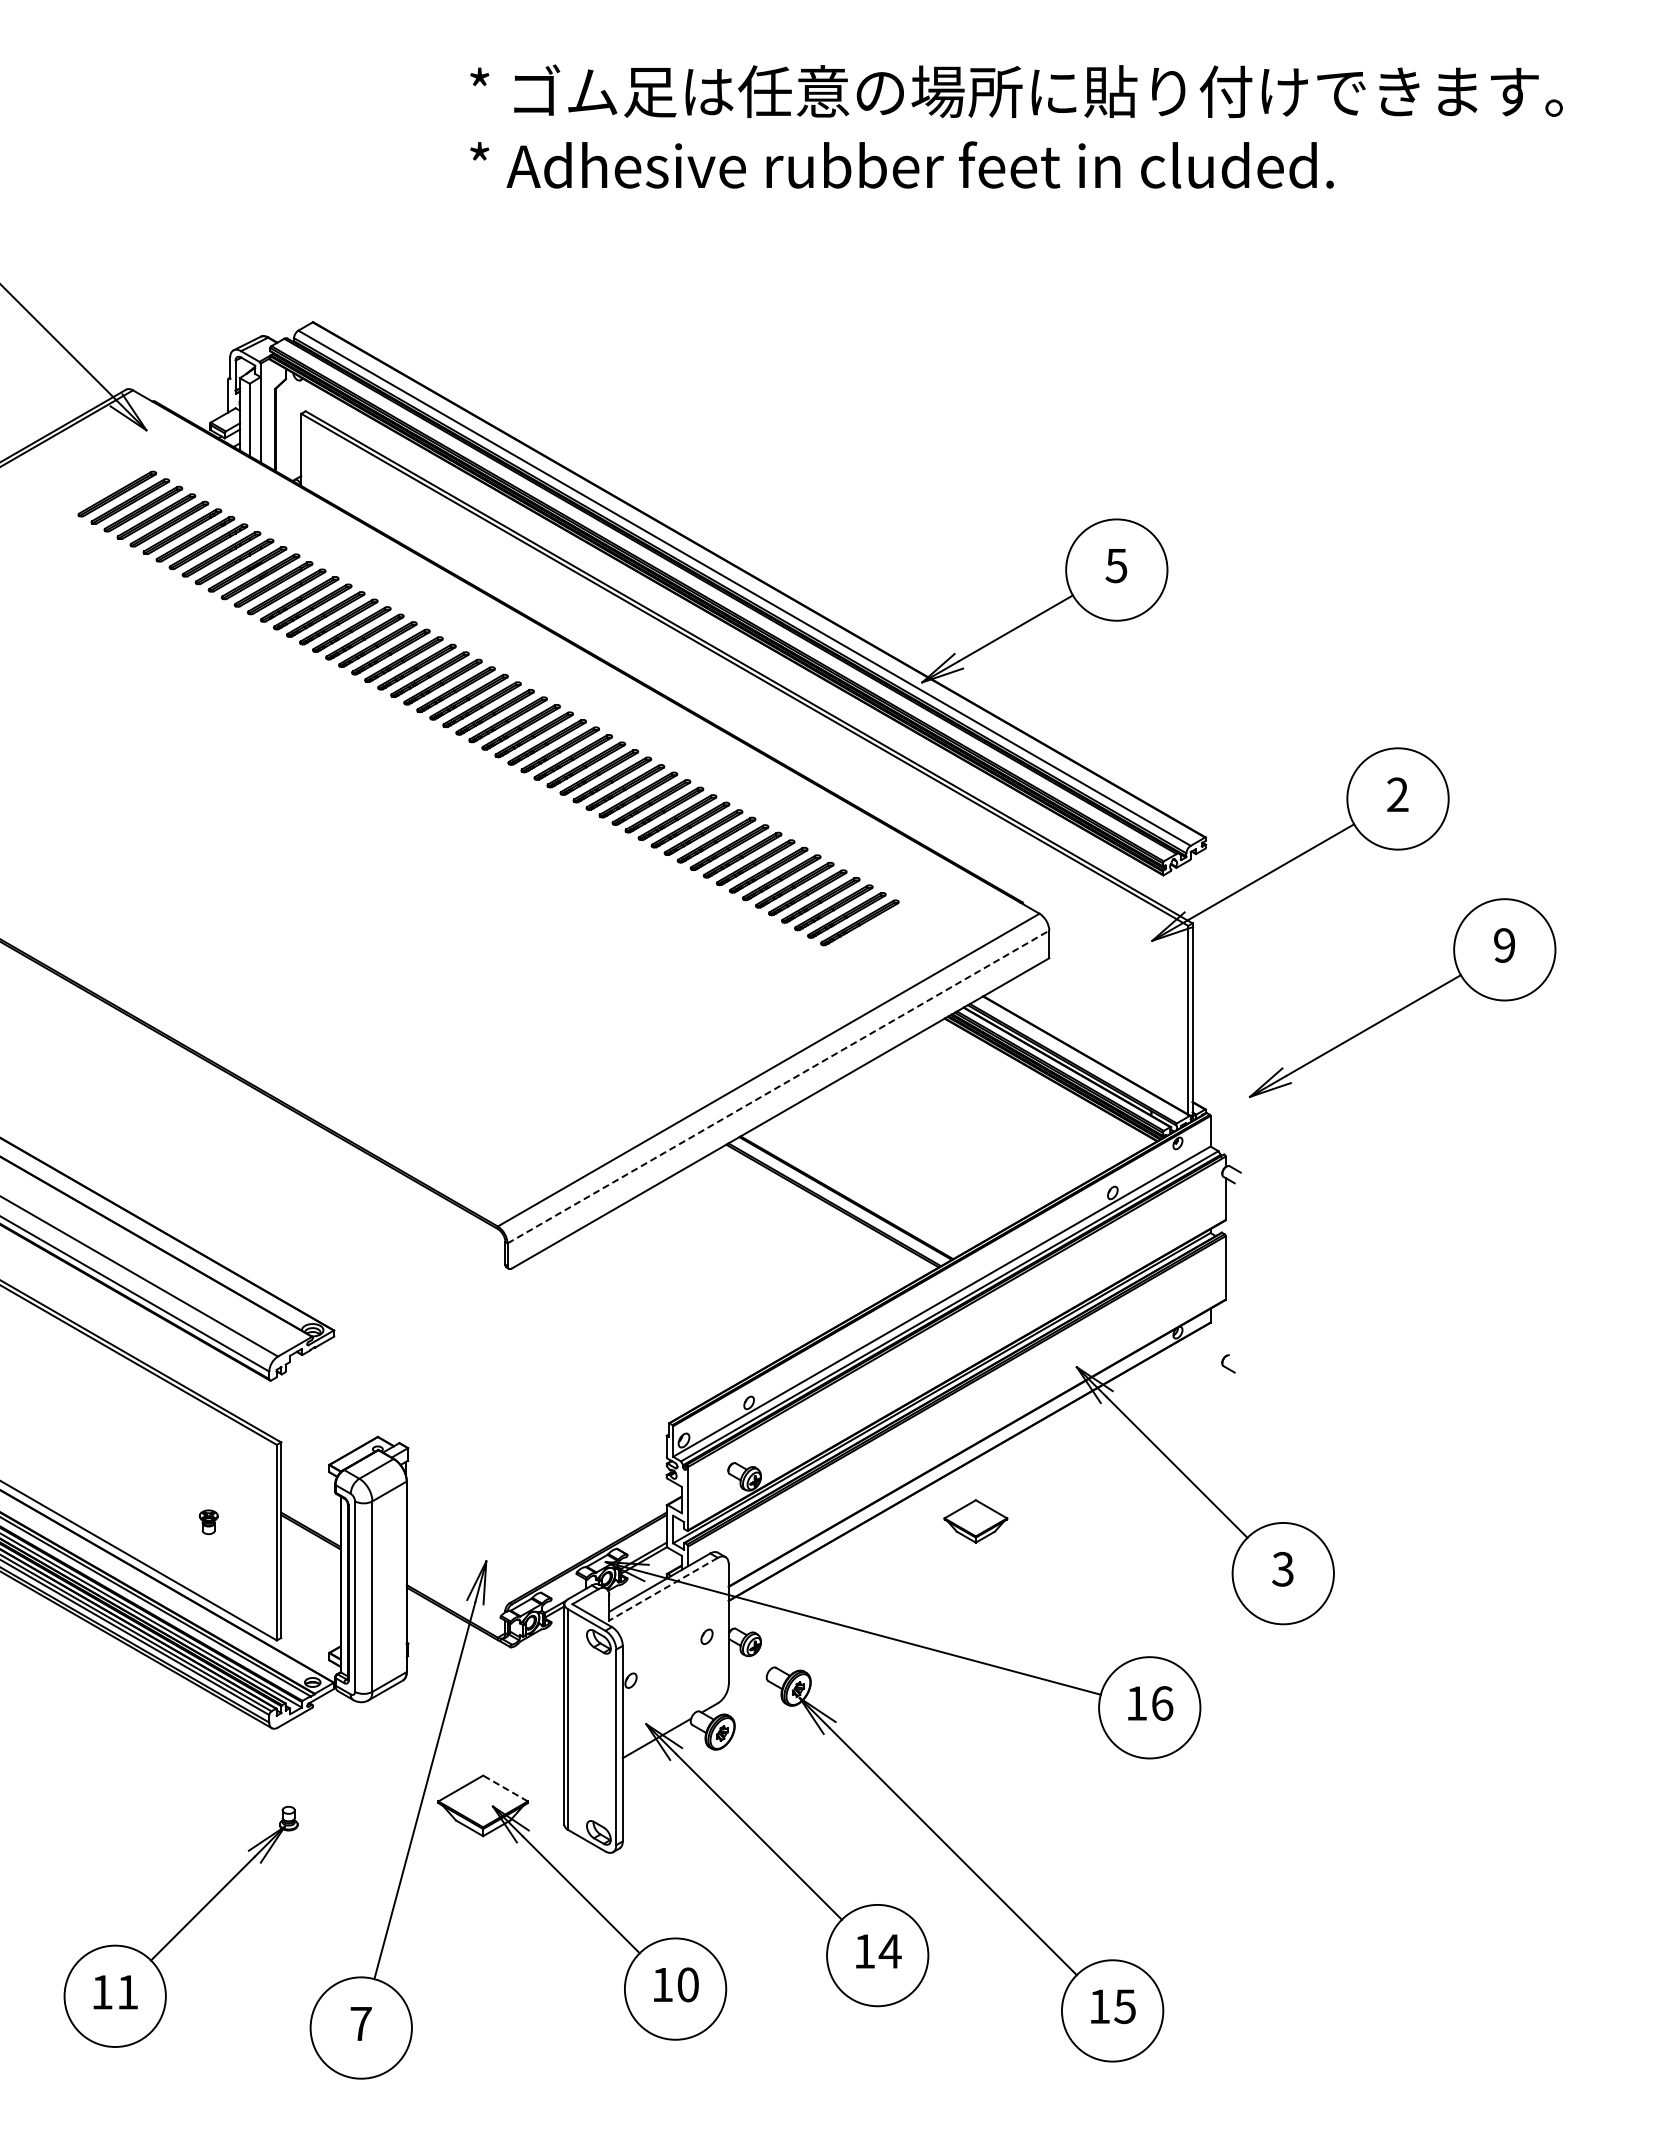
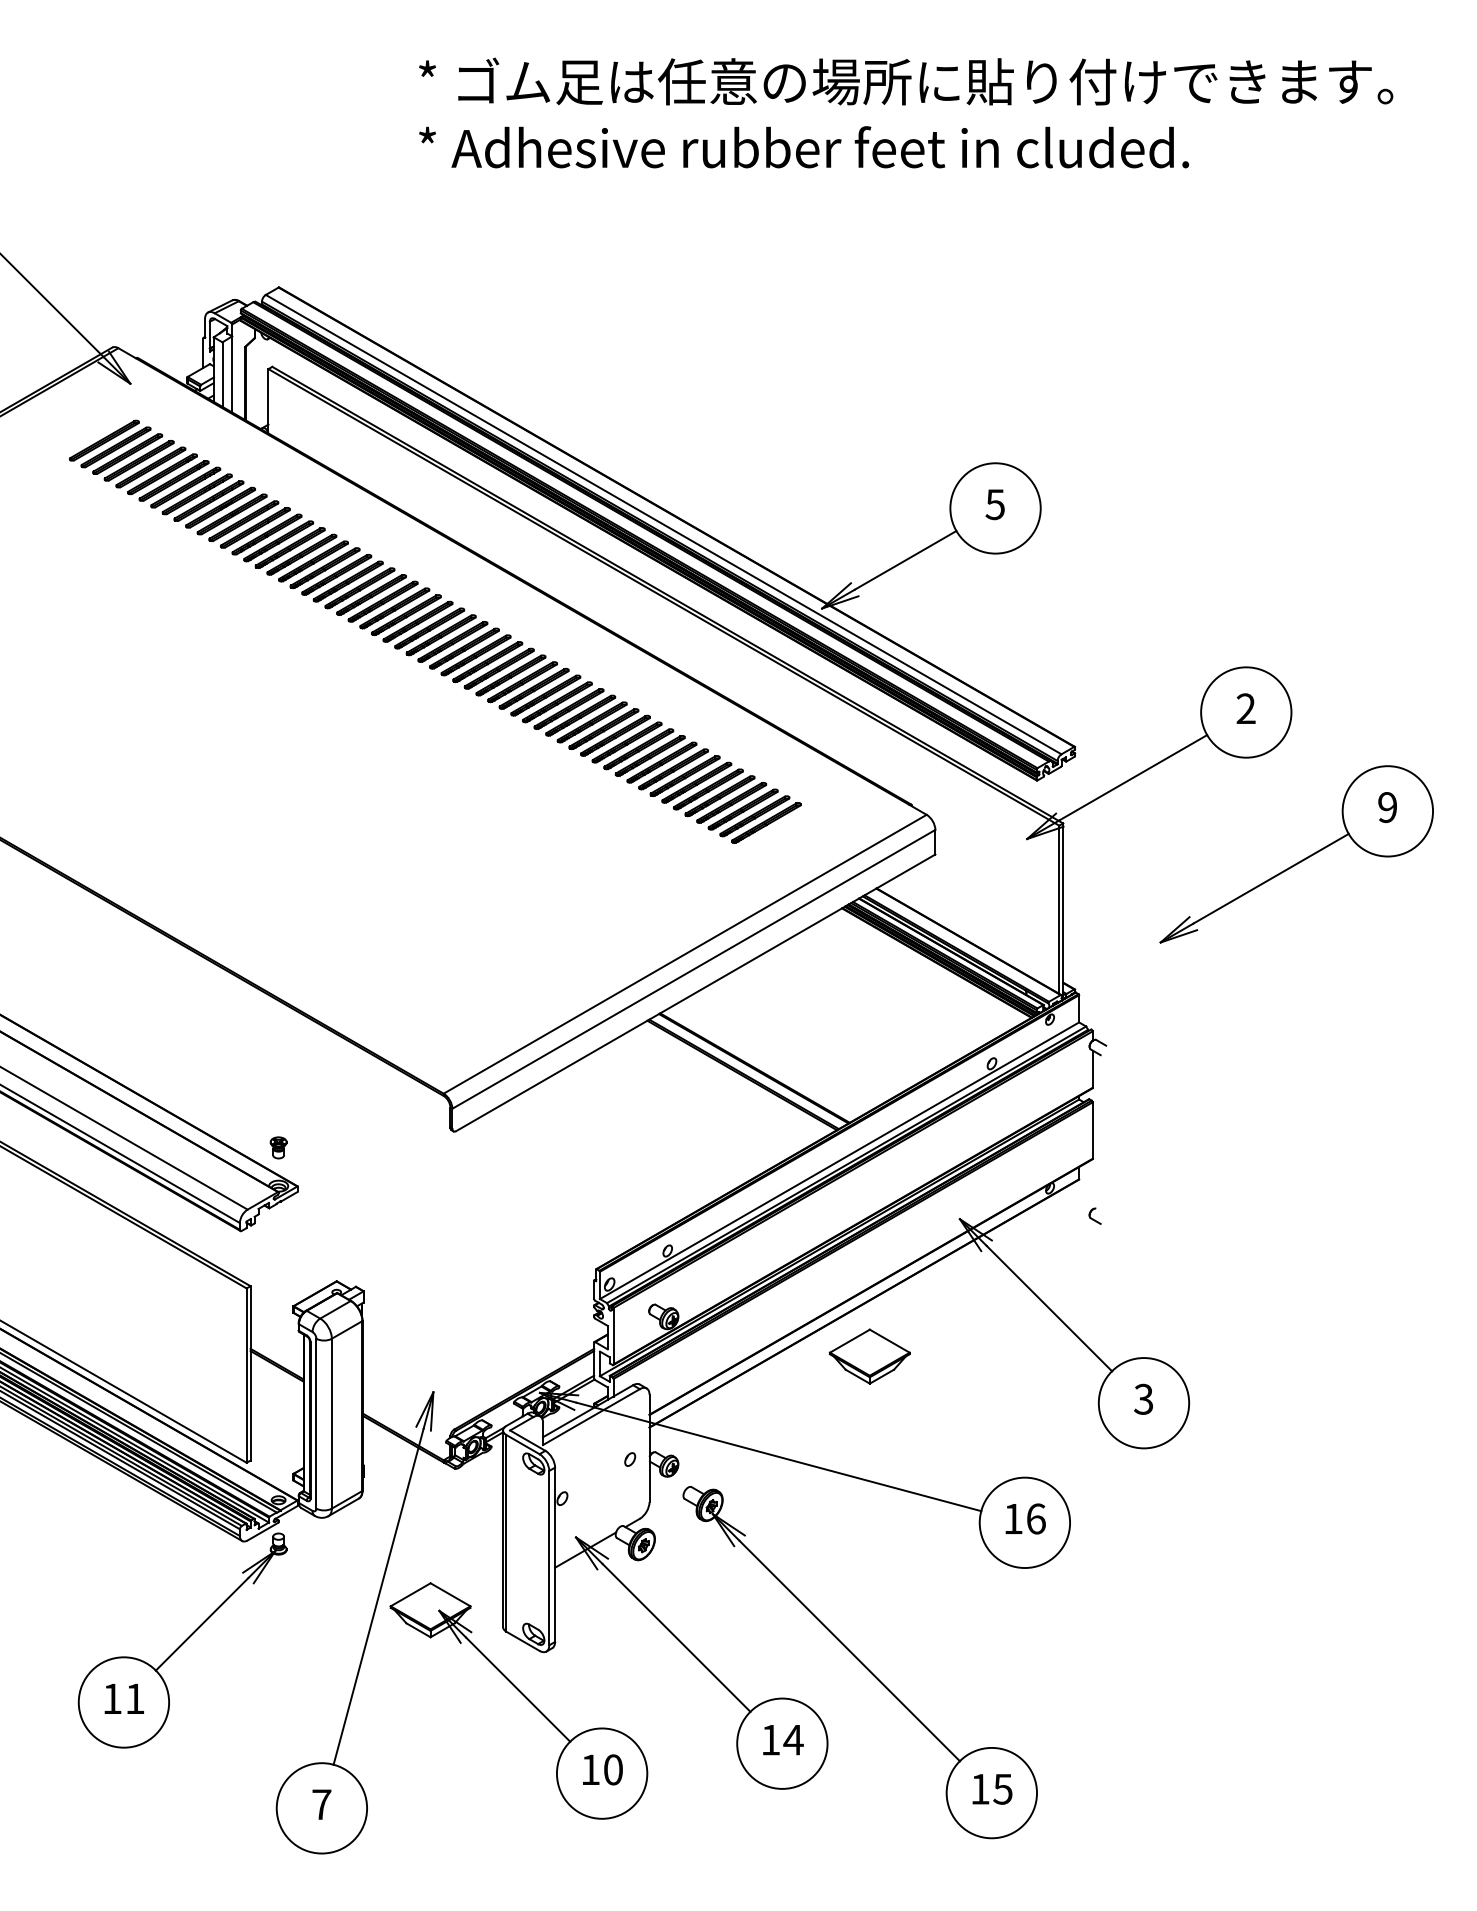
part: (1407, 1004) -> (1301, 860), moved
line: (778, 1087) -> (693, 969), dashed -> solid
part: (975, 1521) -> (869, 1356), size x1.43
part: (208, 1522) -> (278, 1148), moved
line: (663, 1589) -> (591, 1417), dashed -> solid
line: (505, 1788) -> (450, 1594), dashed -> solid
part: (180, 1926) -> (182, 1640), moved

